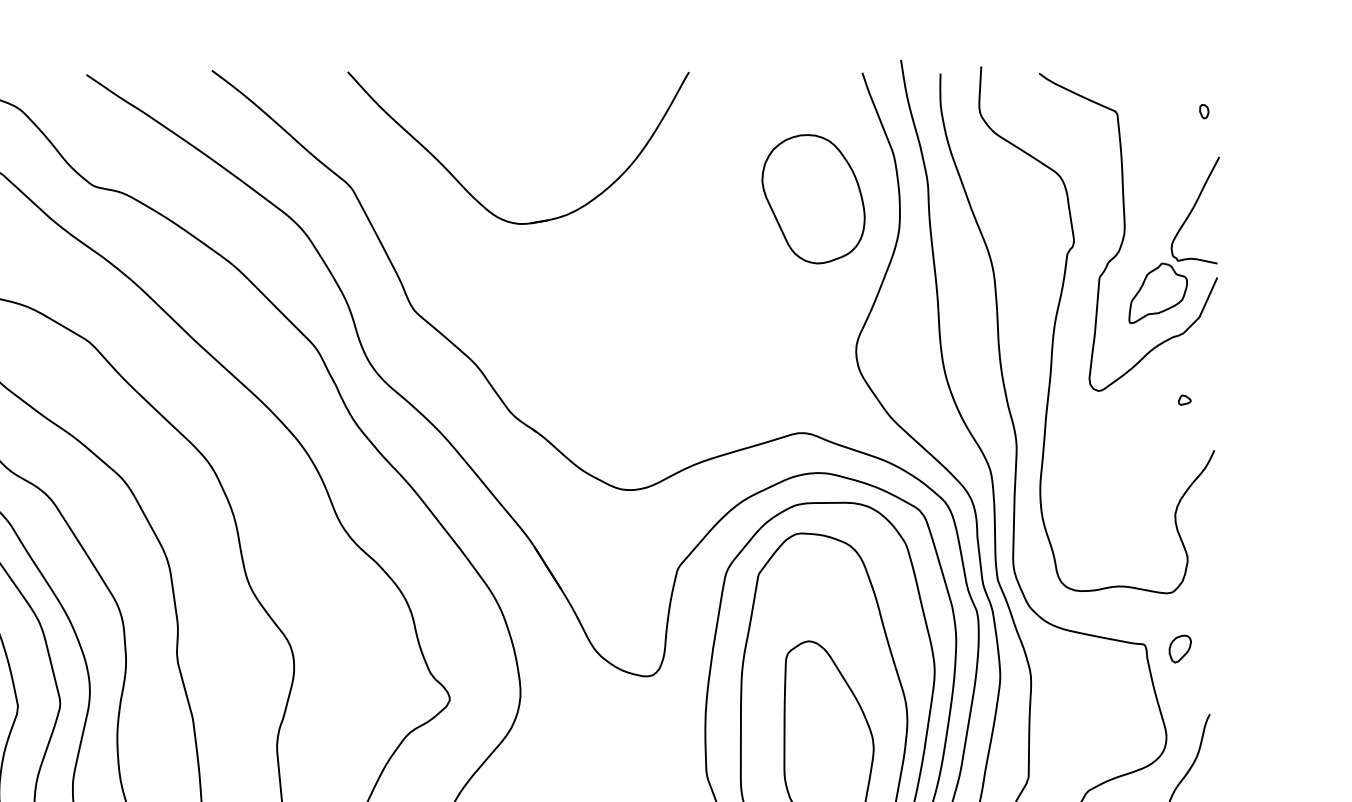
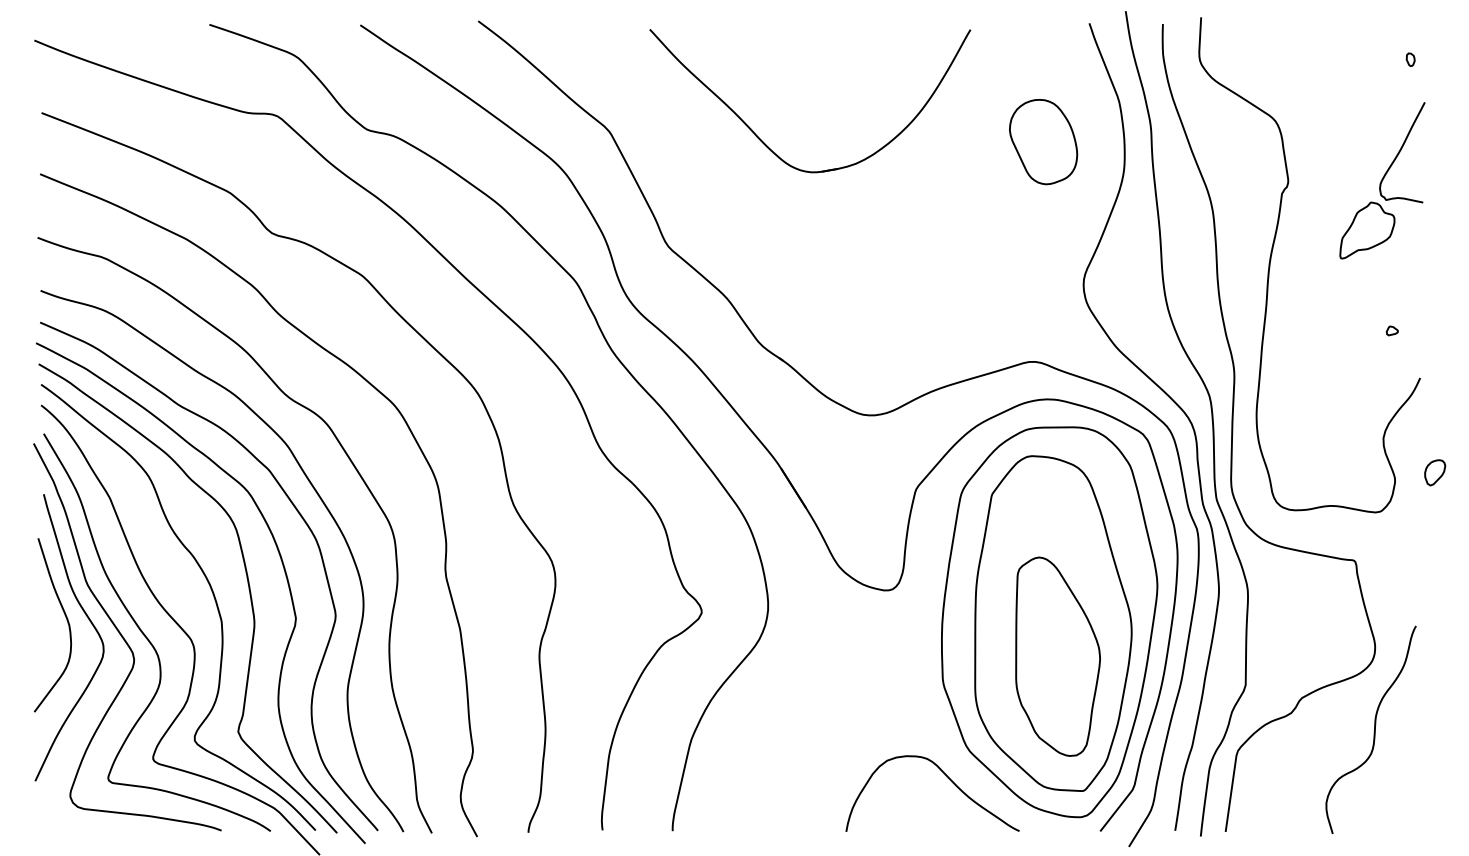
part: (471, 194) -> (766, 144), moved
part: (813, 198) -> (1043, 141), size x0.7
curve: (1125, 232) -> (1336, 173), removed
part: (1180, 648) -> (1435, 472), moved

